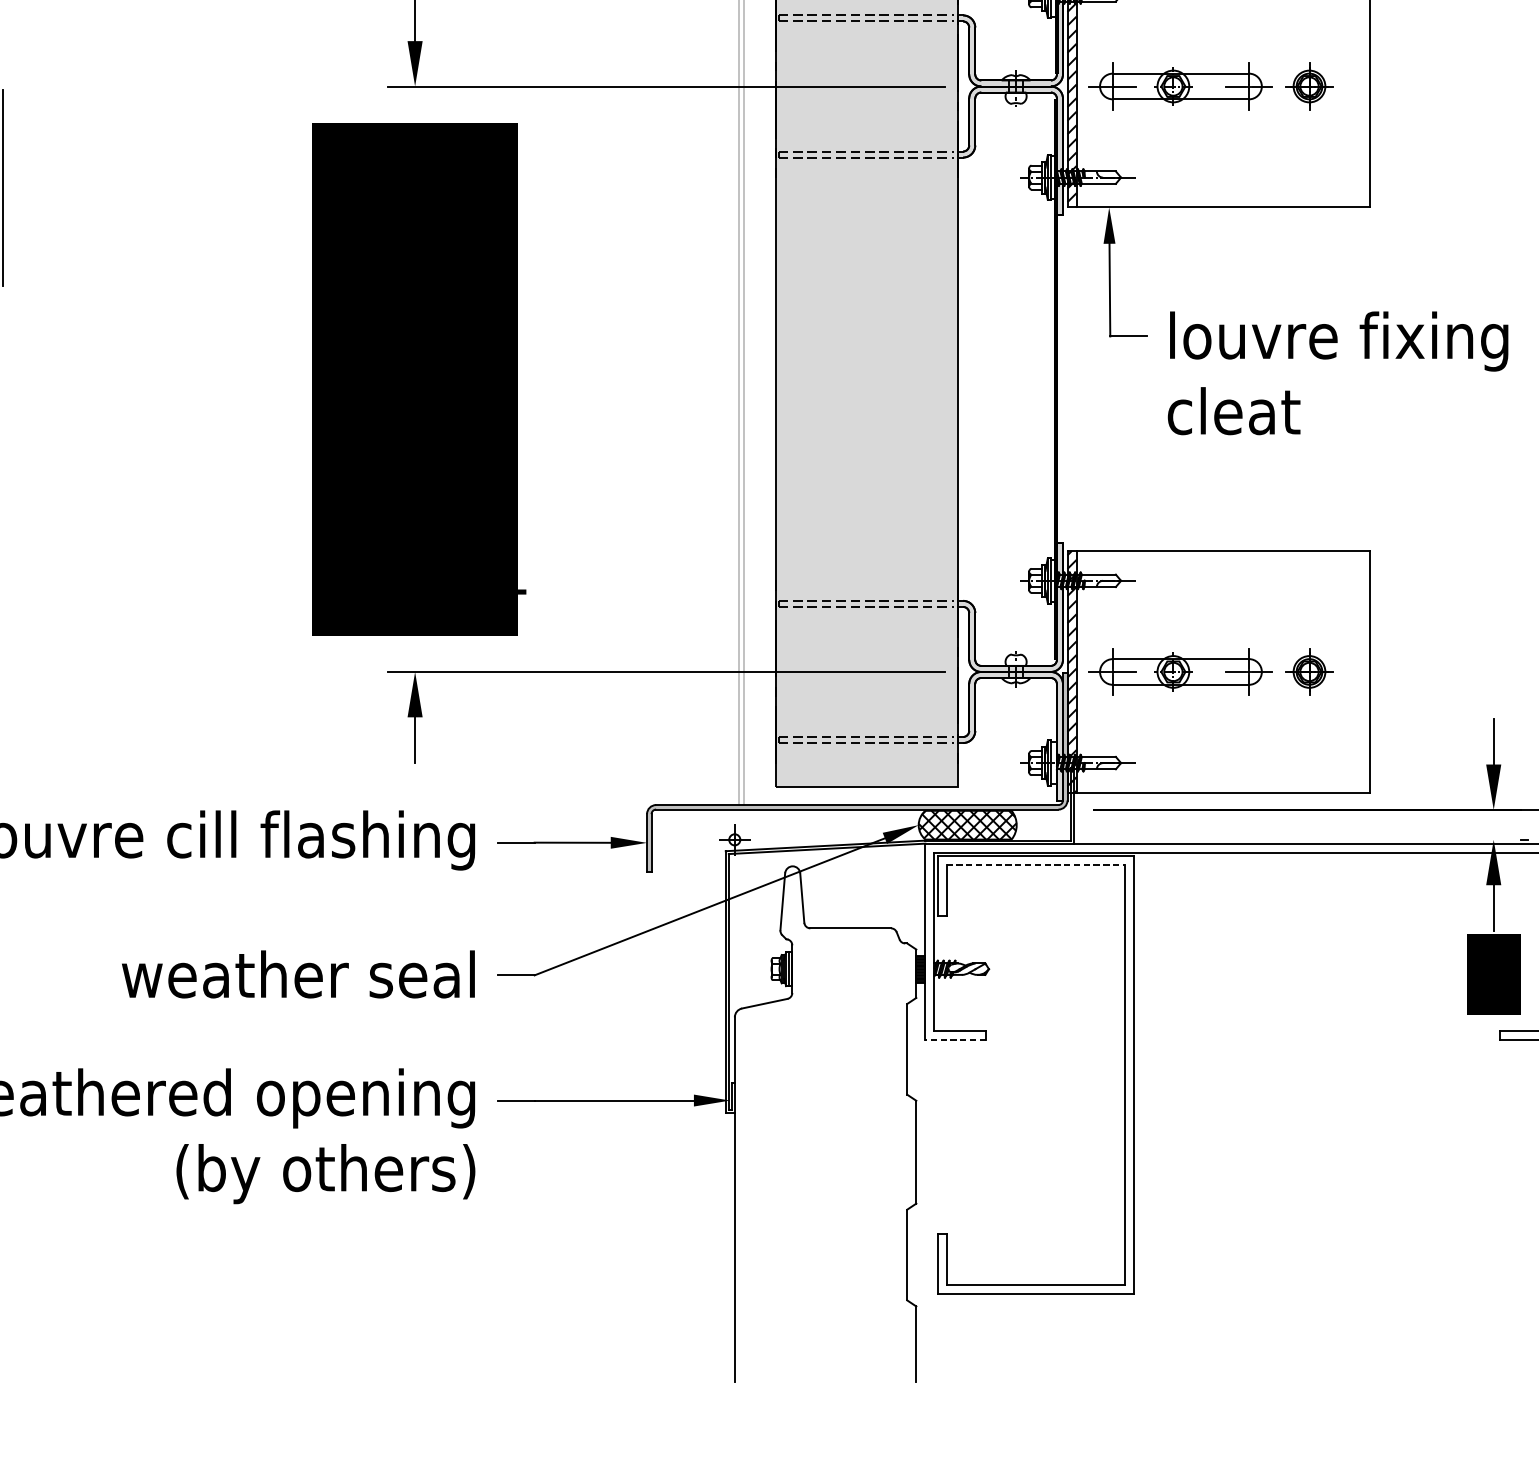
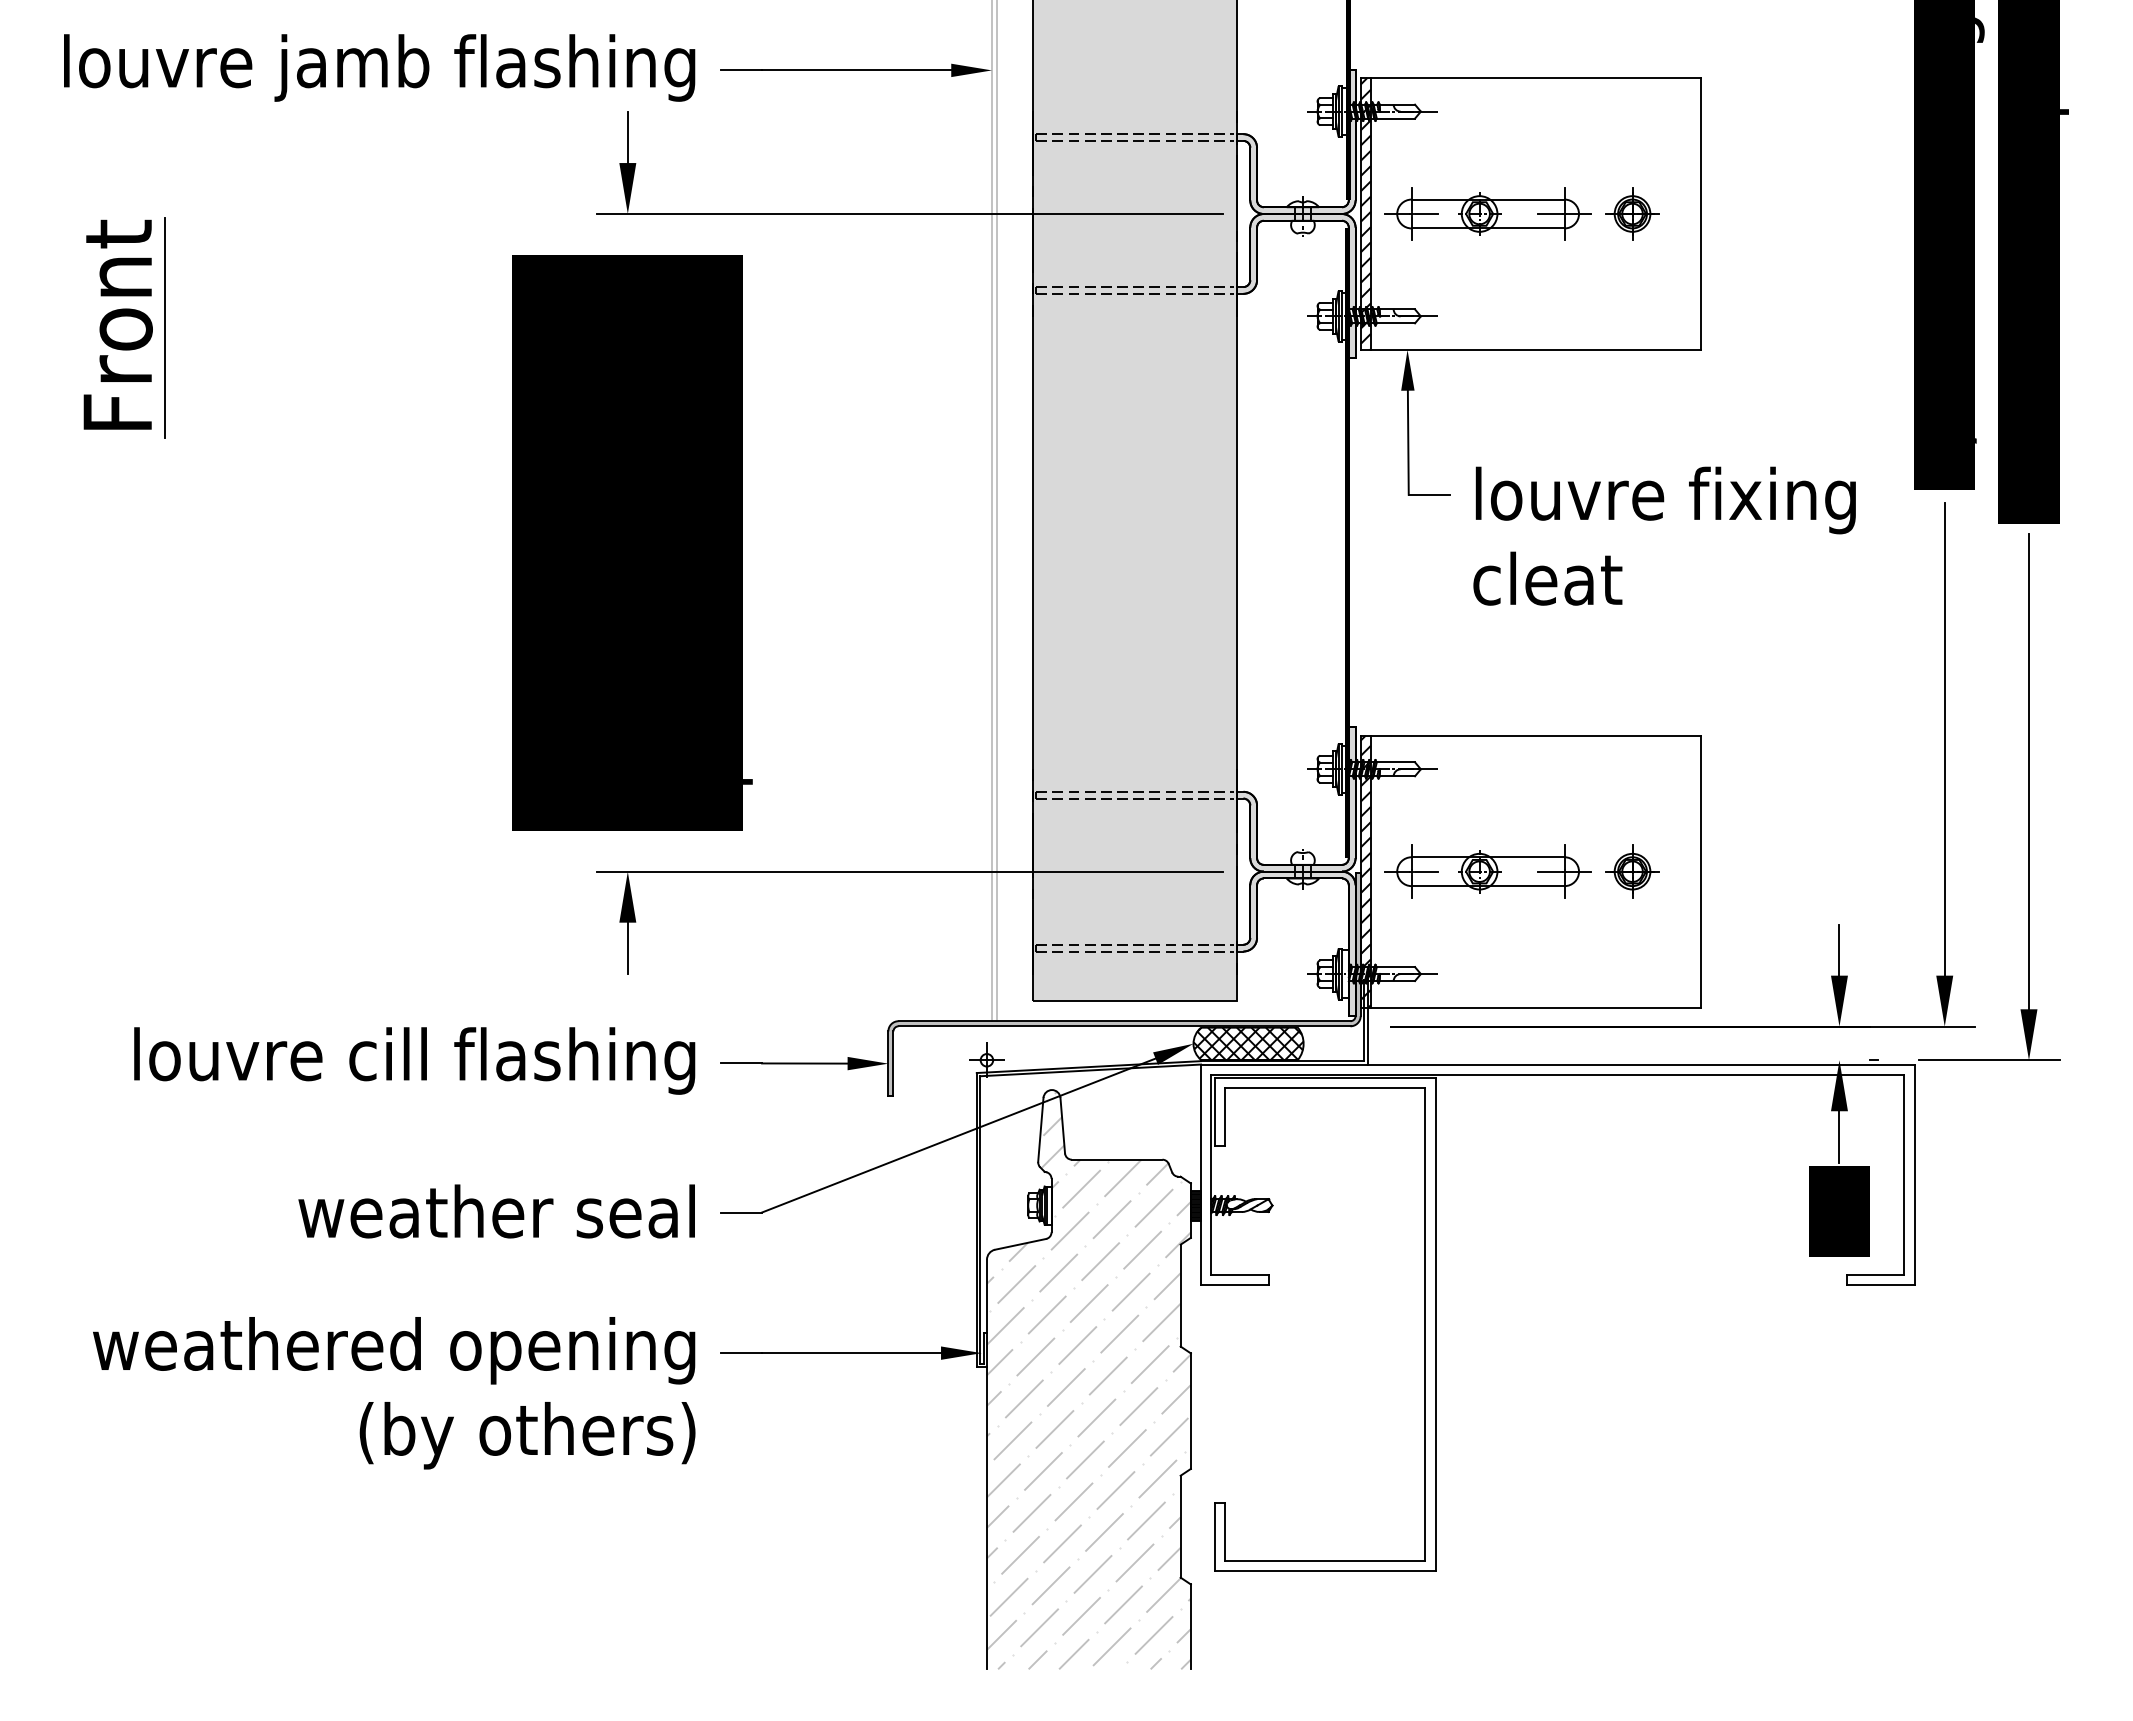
line: (1036, 864) -> (1325, 1088), dashed -> solid
line: (956, 1040) -> (1235, 1285), dashed -> solid
hatch: (825, 1124) -> (1088, 1380), added

